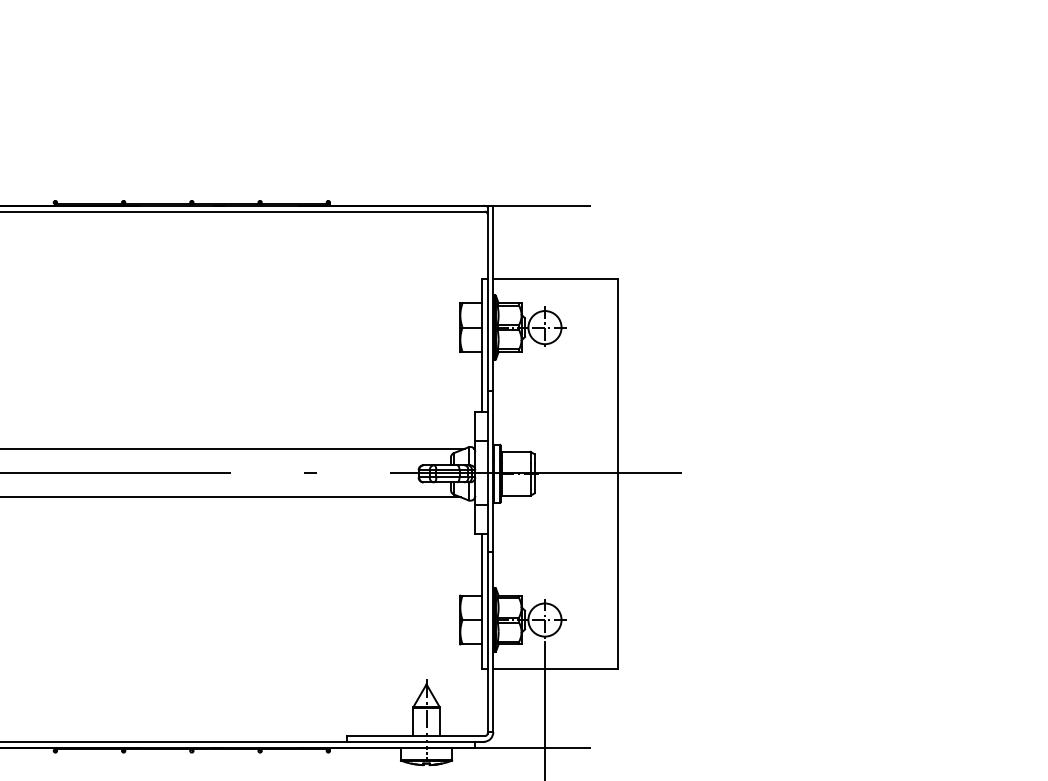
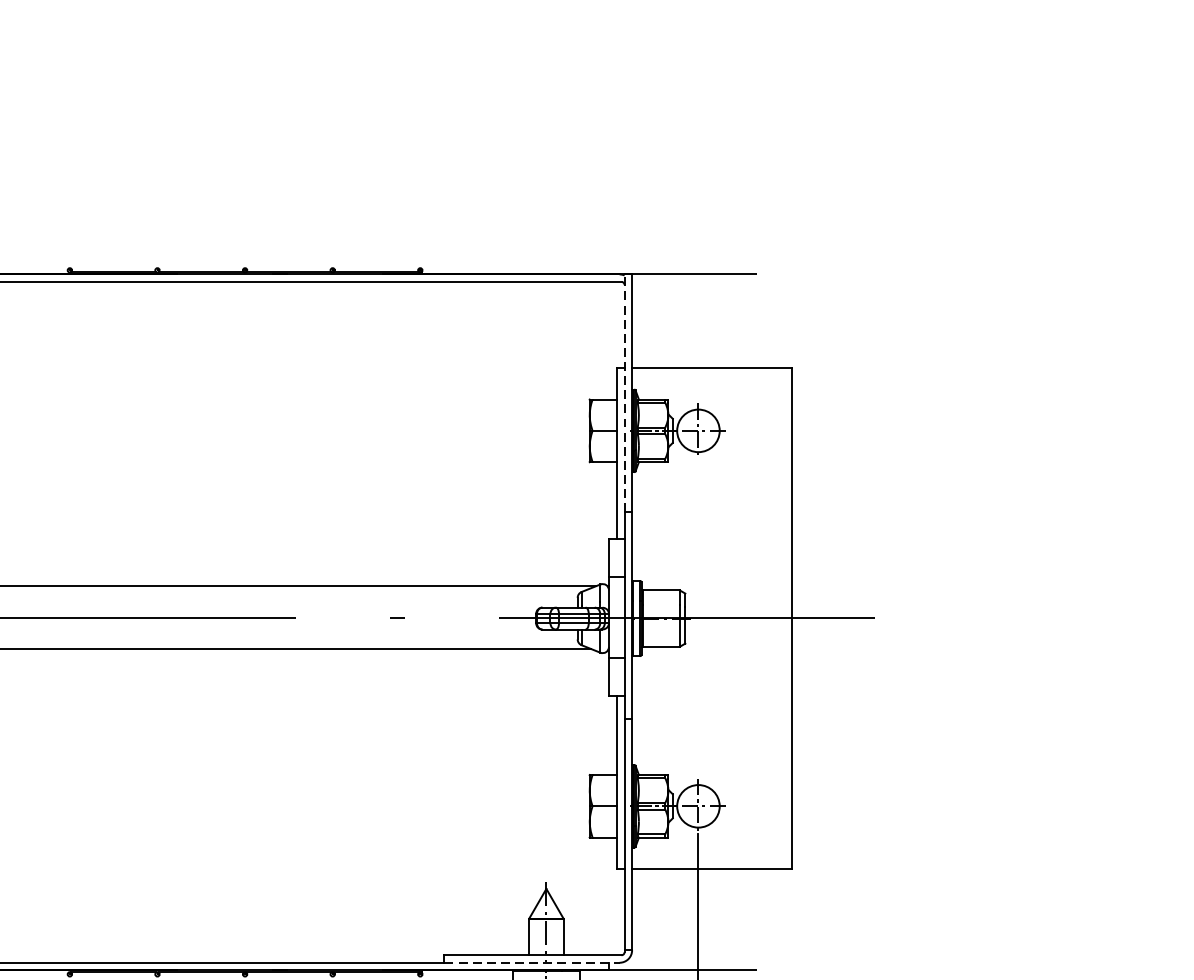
line: (487, 298) -> (624, 393), solid -> dashed
line: (415, 741) -> (532, 962), solid -> dashed

